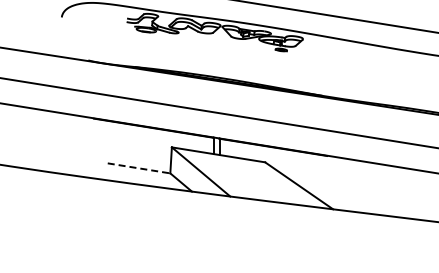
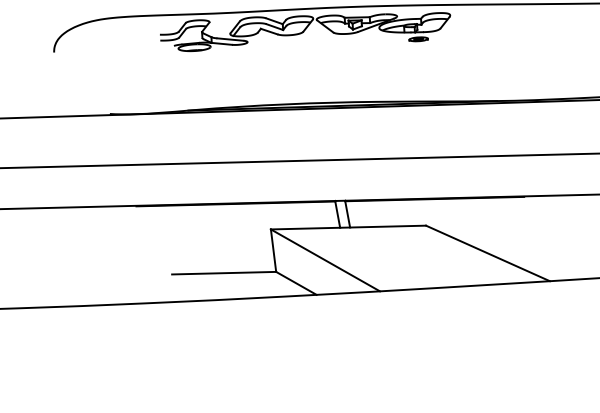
line: (139, 168) -> (224, 273), dashed -> solid

